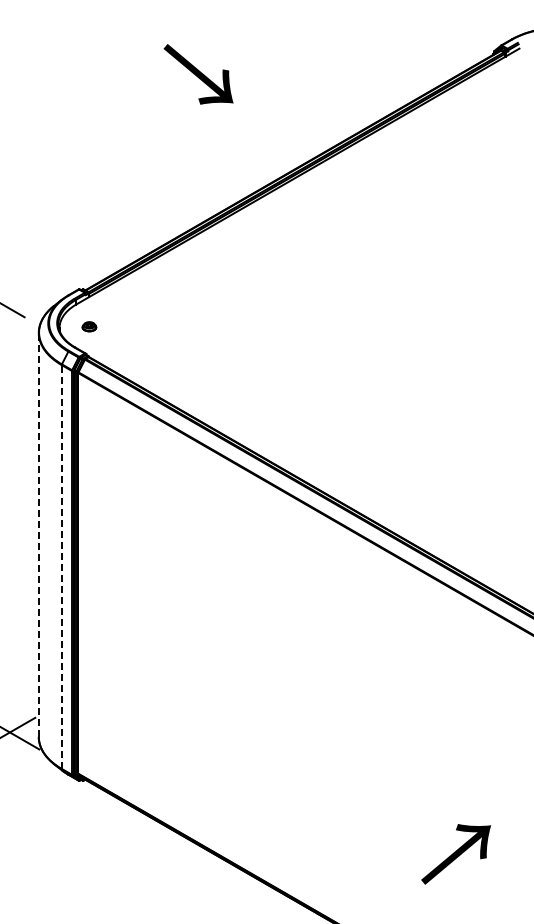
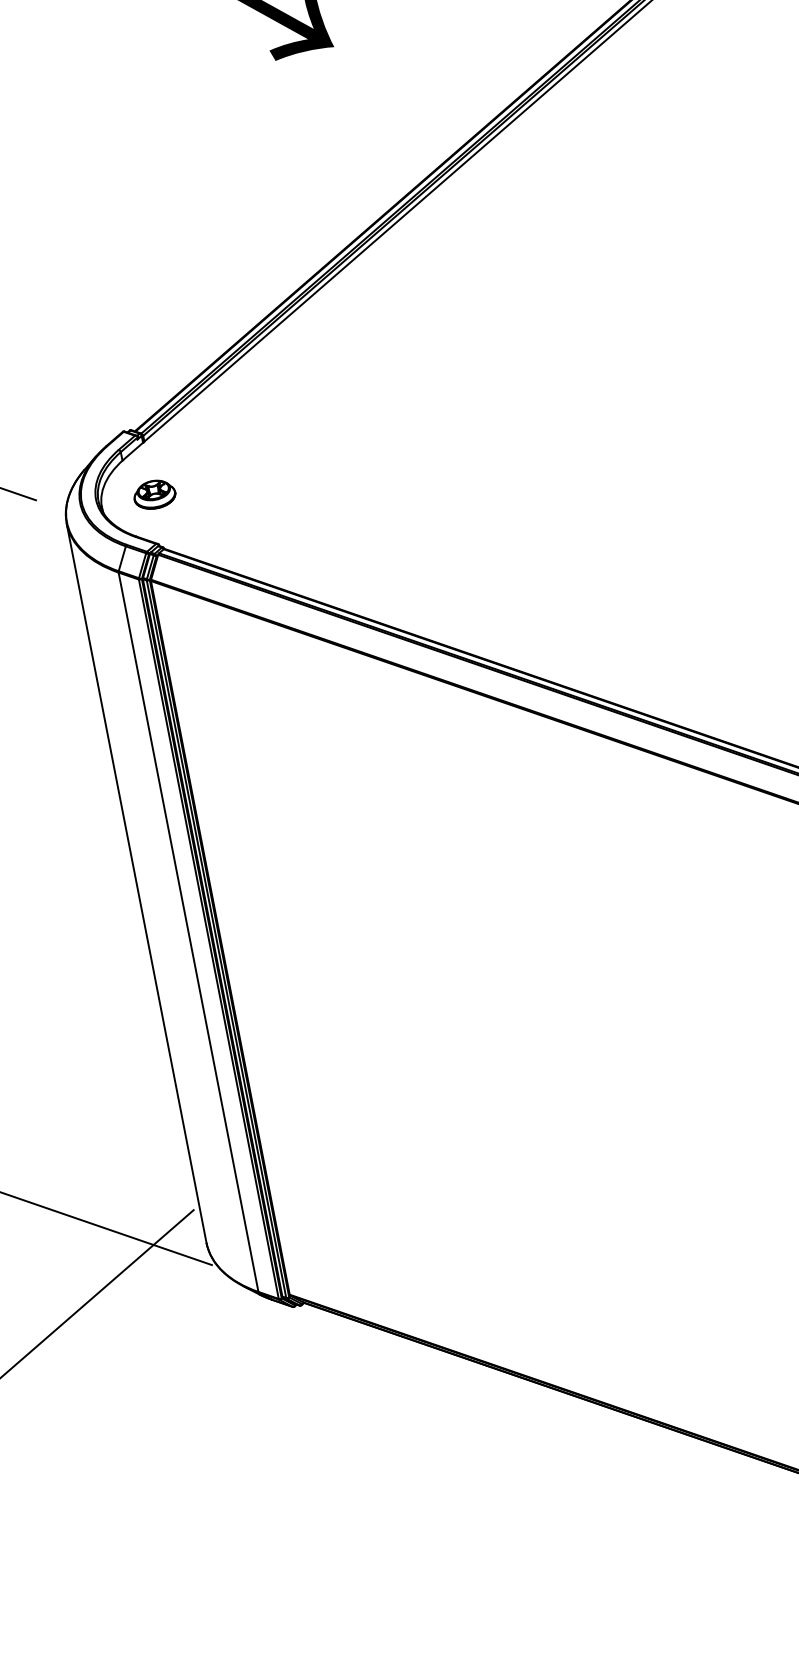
part: (89, 326) -> (154, 494), size x1.67
line: (38, 535) -> (136, 884), dashed -> solid
line: (61, 566) -> (187, 931), dashed -> solid

